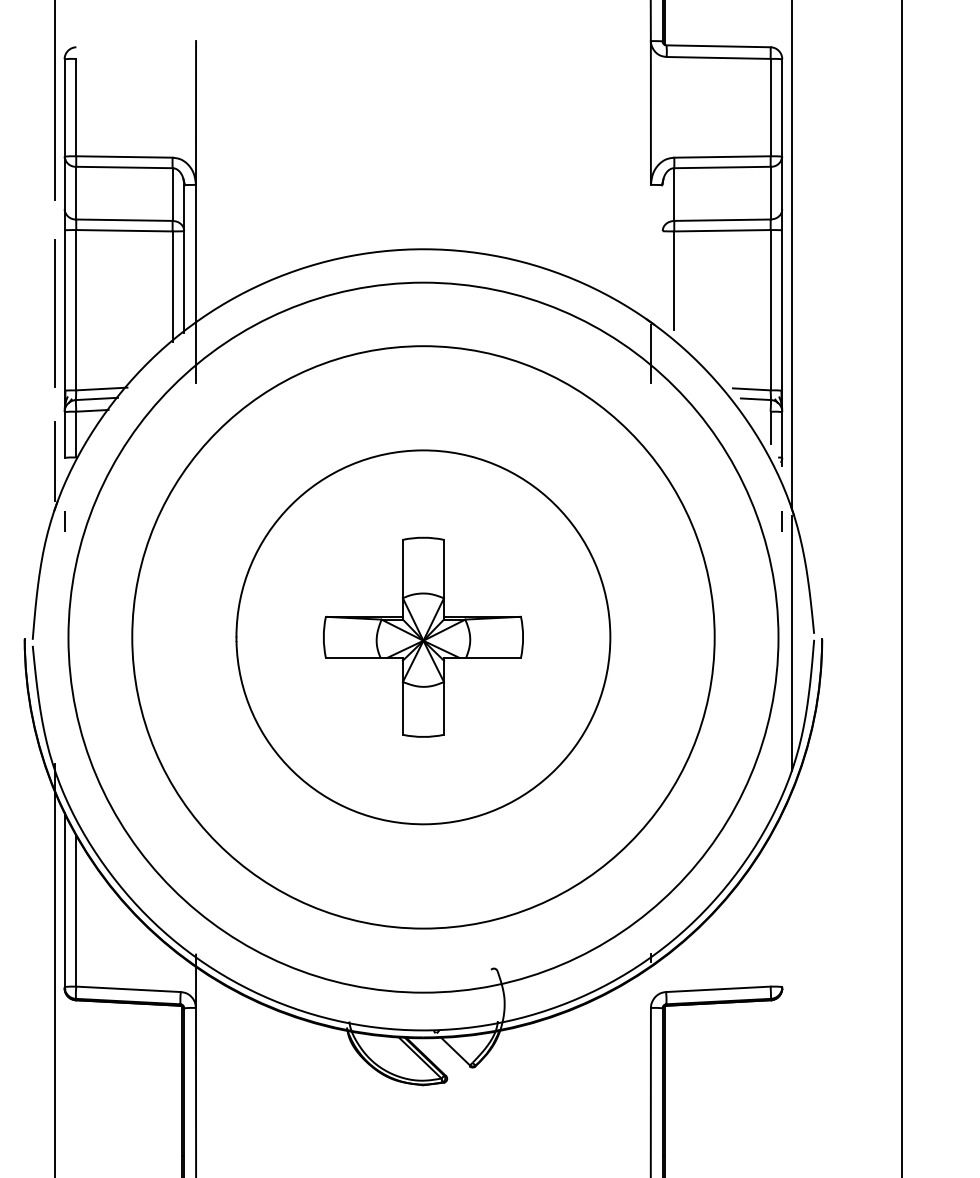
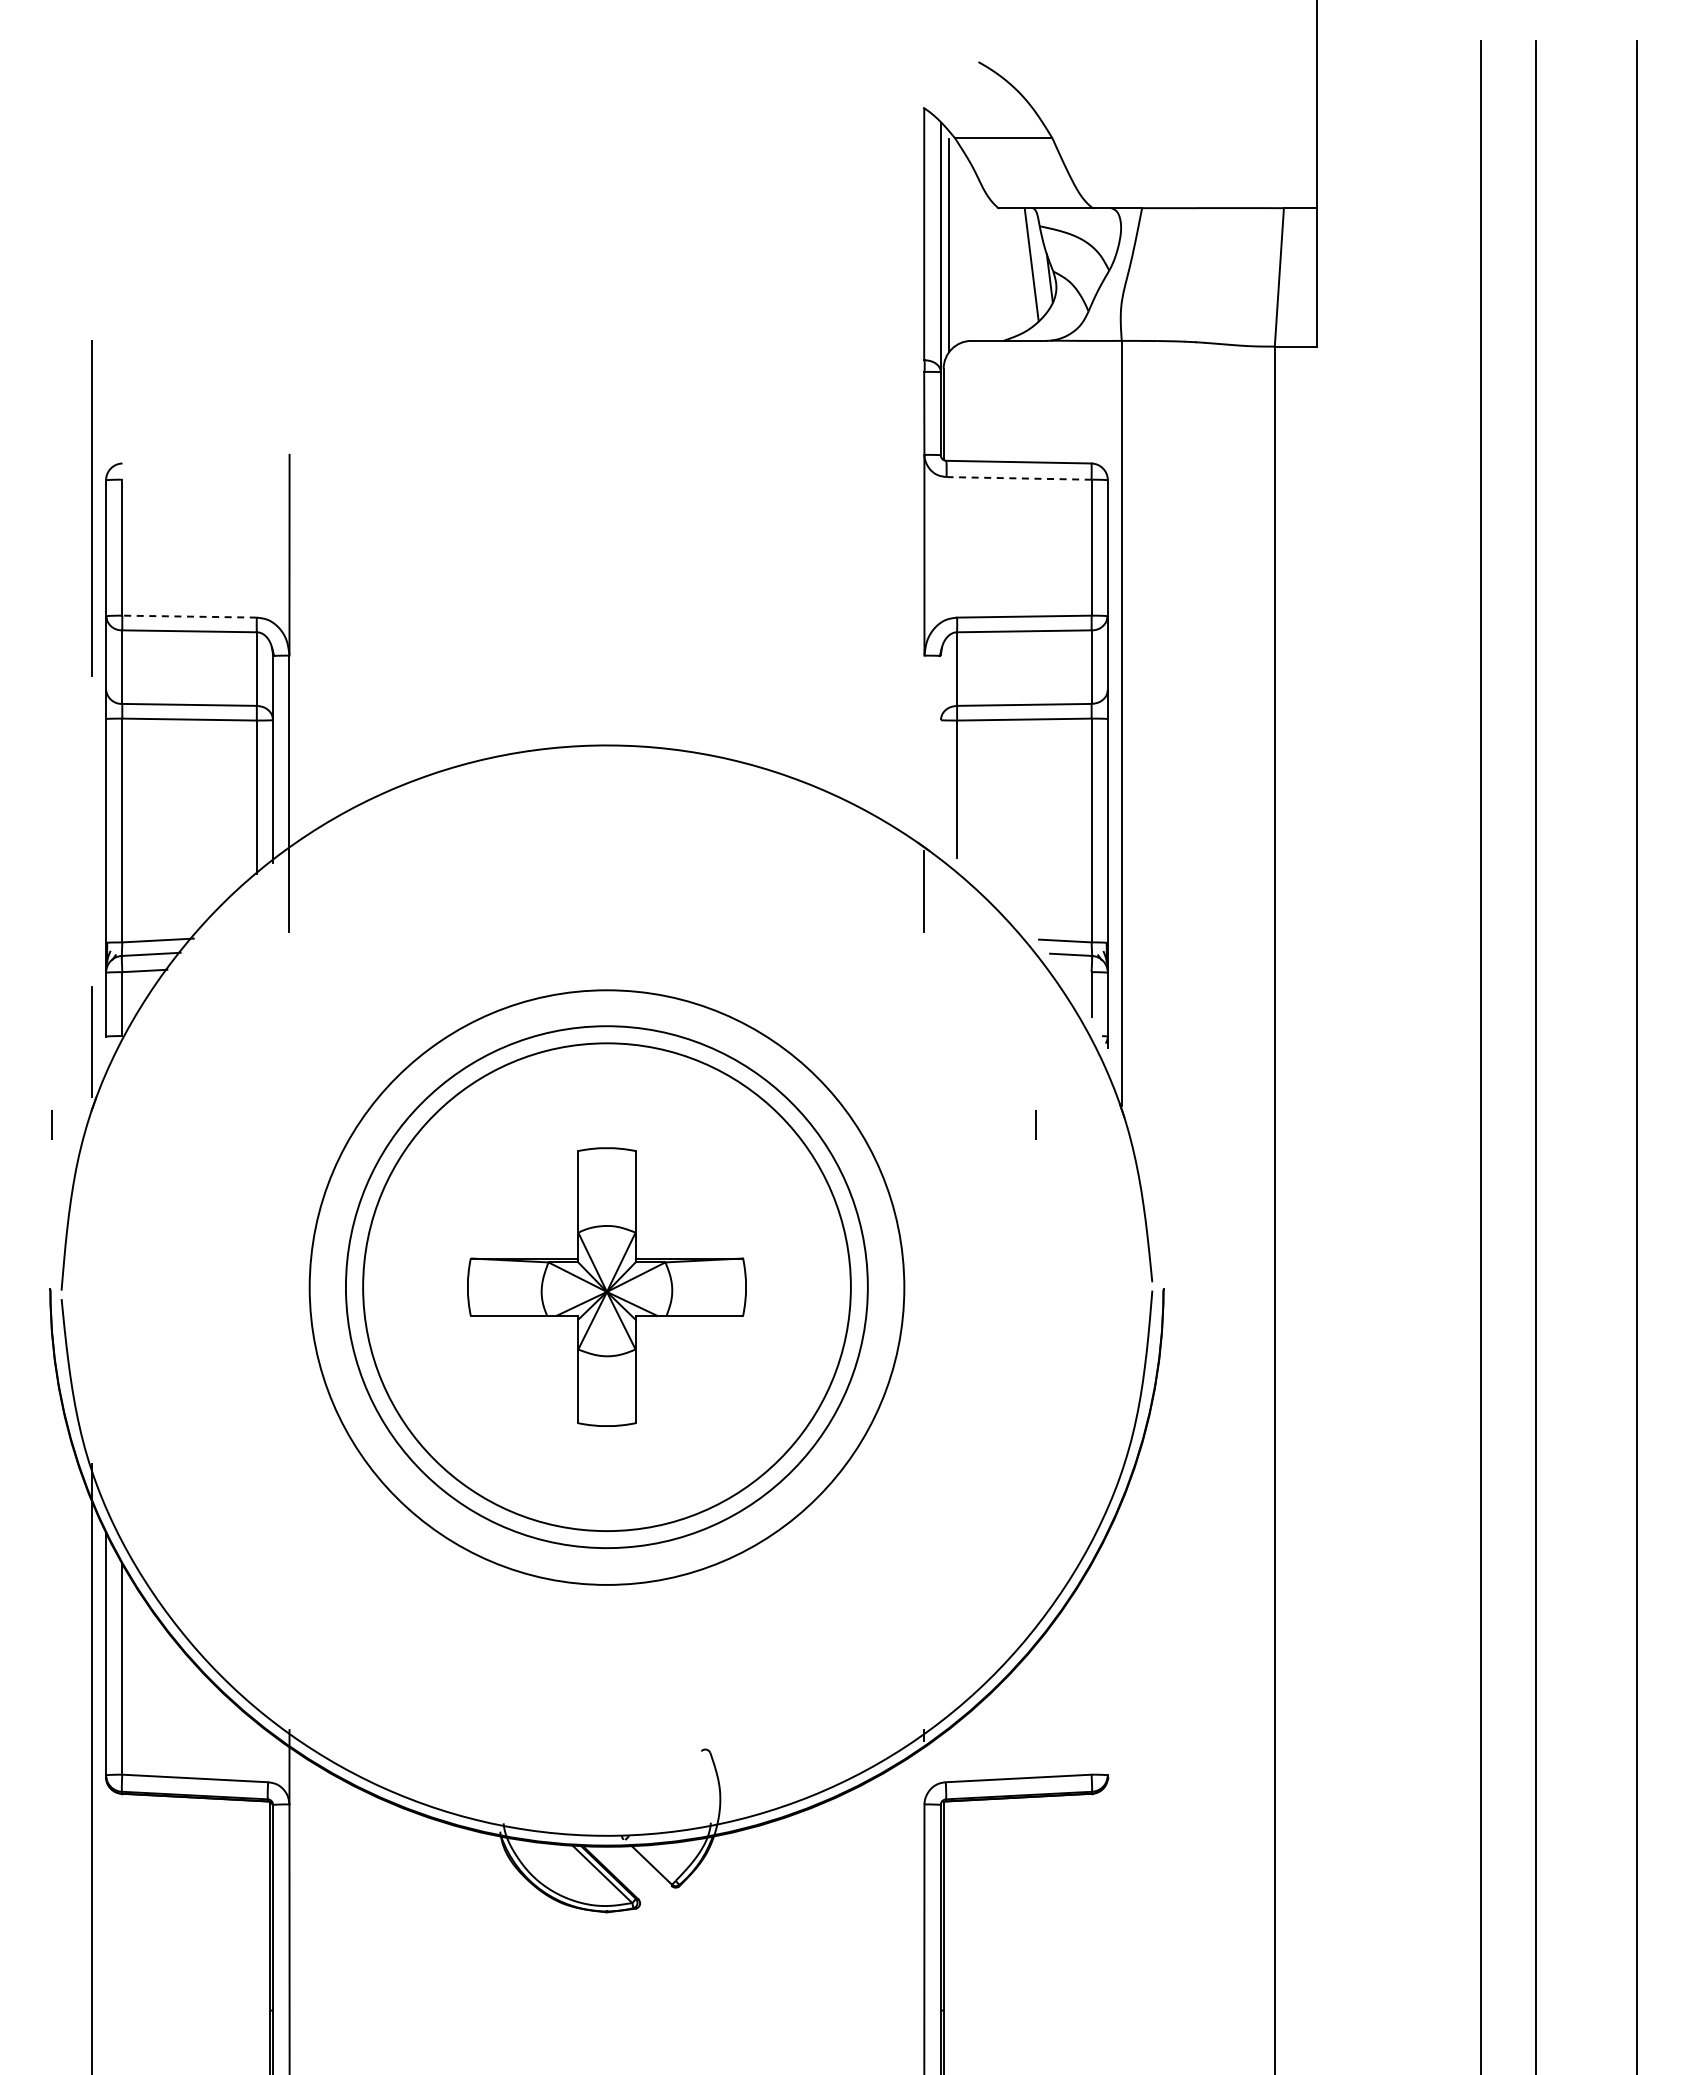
line: (718, 58) -> (1019, 478), solid -> dashed
line: (124, 156) -> (189, 616), solid -> dashed
line: (54, 313) -> (91, 835), removed
line: (64, 520) -> (51, 1124), moved
line: (782, 520) -> (1035, 1124), moved
circle: (423, 636) -> (606, 1286), size x0.6
circle: (423, 637) -> (606, 1287), size x0.6
line: (792, 643) -> (1121, 1295), removed

